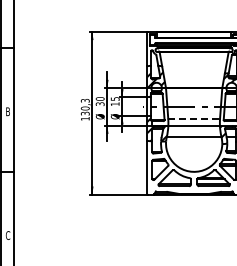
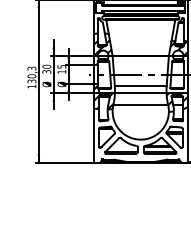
line: (194, 118) -> (141, 86), dashed -> solid

